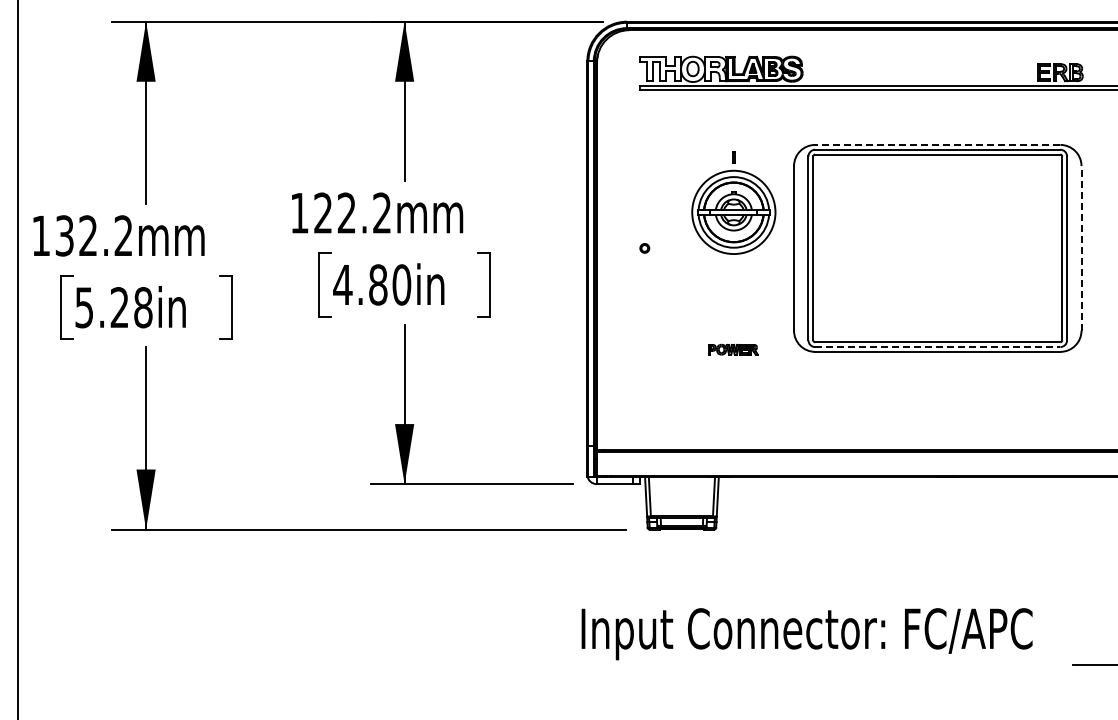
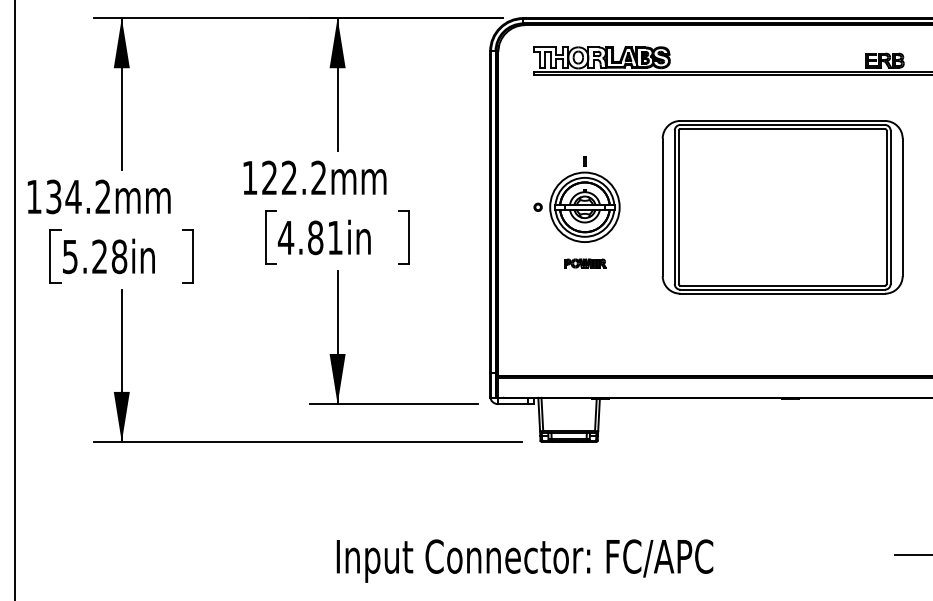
line: (937, 144) -> (782, 120), dashed -> solid
part: (733, 202) -> (584, 199), moved
text: (88, 235) -> (73, 196), 132.2mm -> 134.2mm
line: (1081, 247) -> (902, 206), dashed -> solid
text: (401, 284) -> (335, 237), 4.80in -> 4.81in
line: (937, 347) -> (782, 290), dashed -> solid
part: (733, 349) -> (585, 263), moved
text: (806, 634) -> (524, 561), moved

